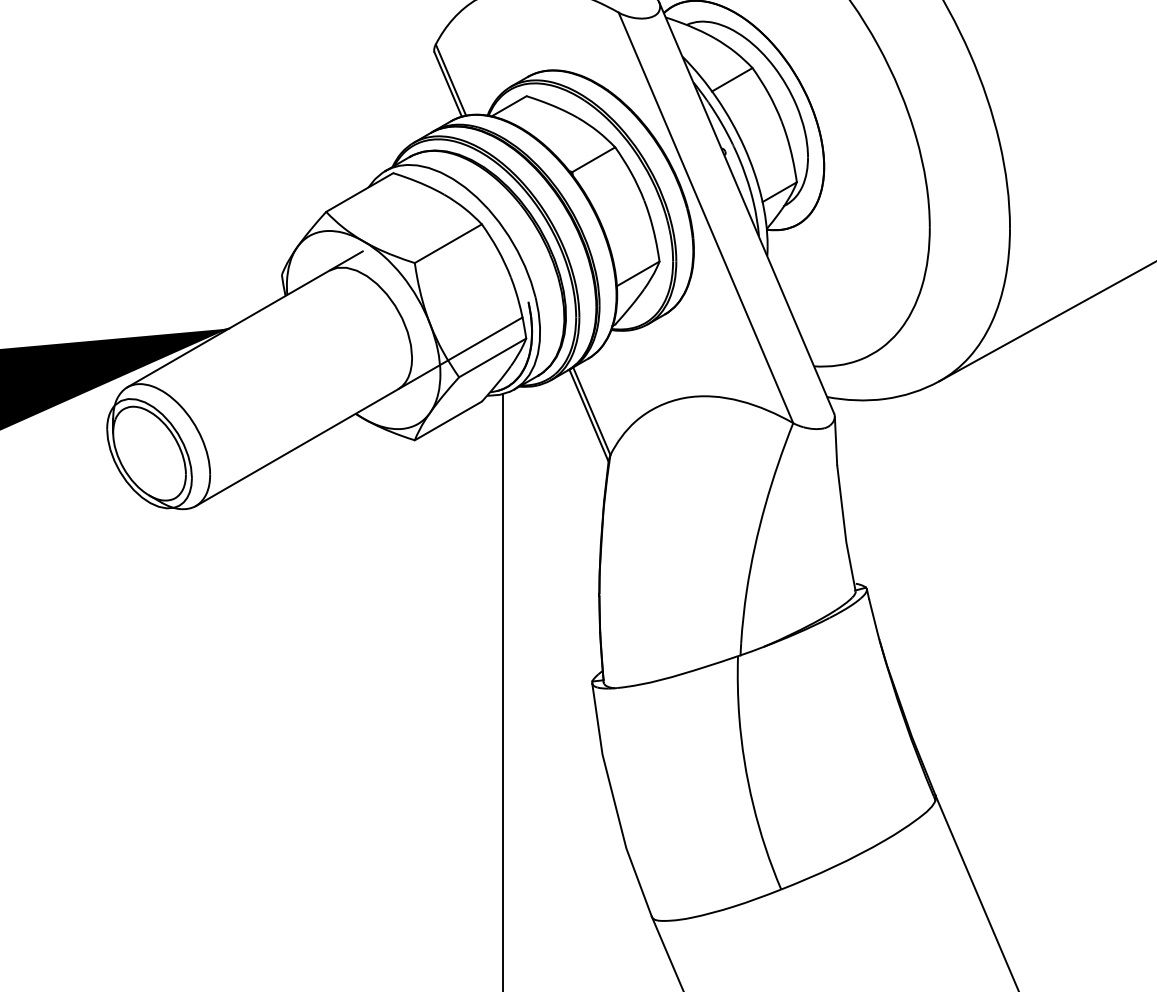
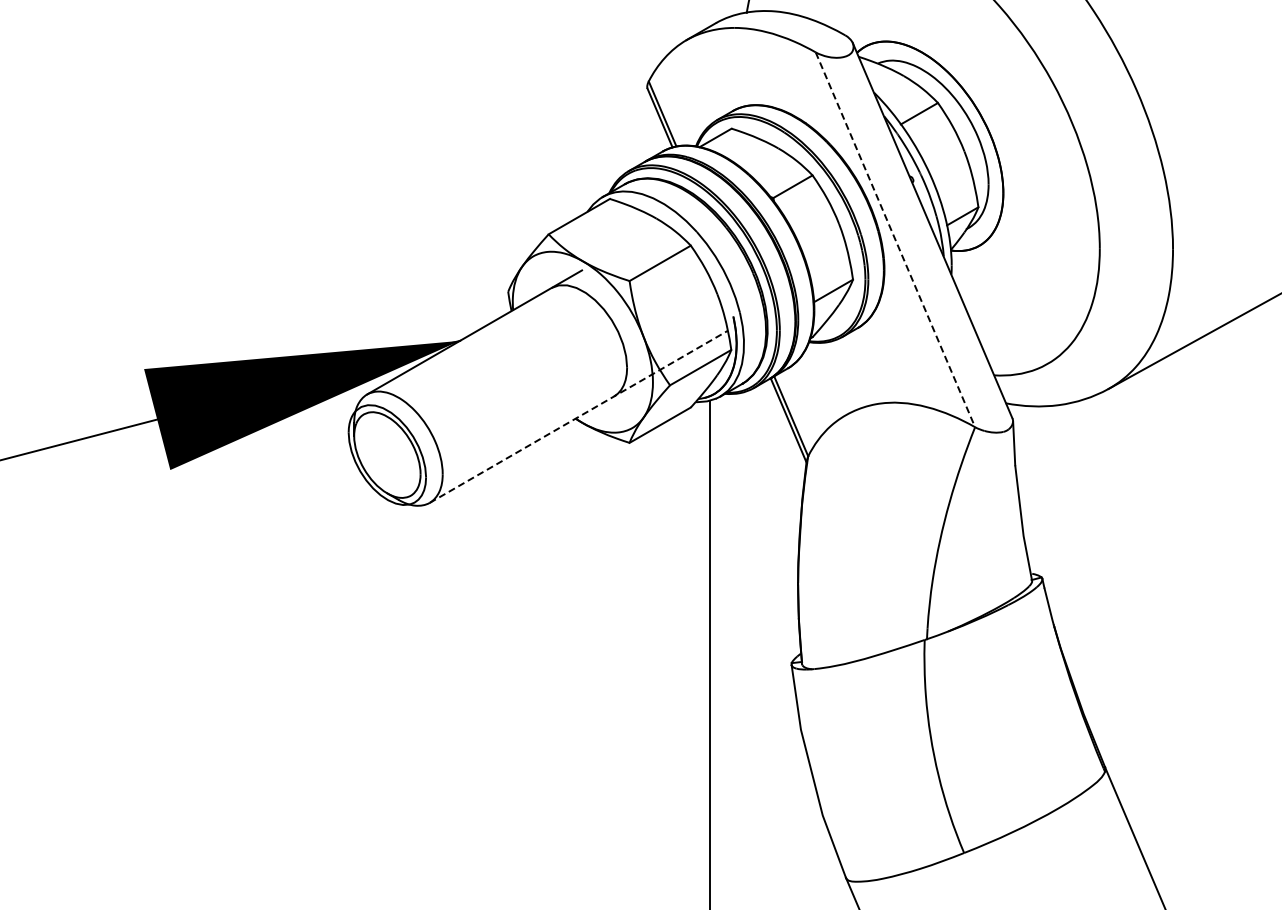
line: (706, 217) -> (895, 239), solid -> dashed
line: (359, 411) -> (579, 416), solid -> dashed

